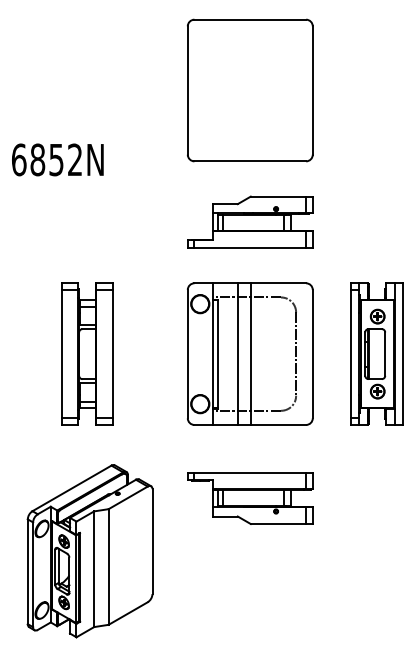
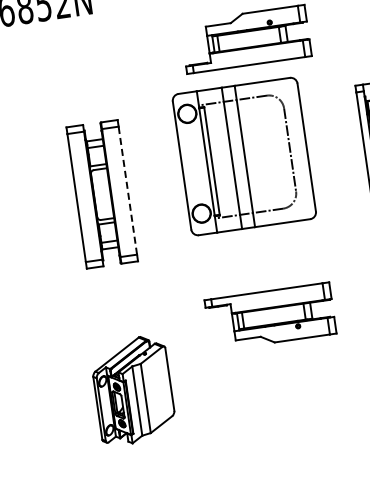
line: (112, 353) -> (127, 190), solid -> dashed
part: (250, 353) -> (244, 155), moved
part: (250, 498) -> (270, 317), moved
part: (89, 551) -> (132, 390), size x0.6

